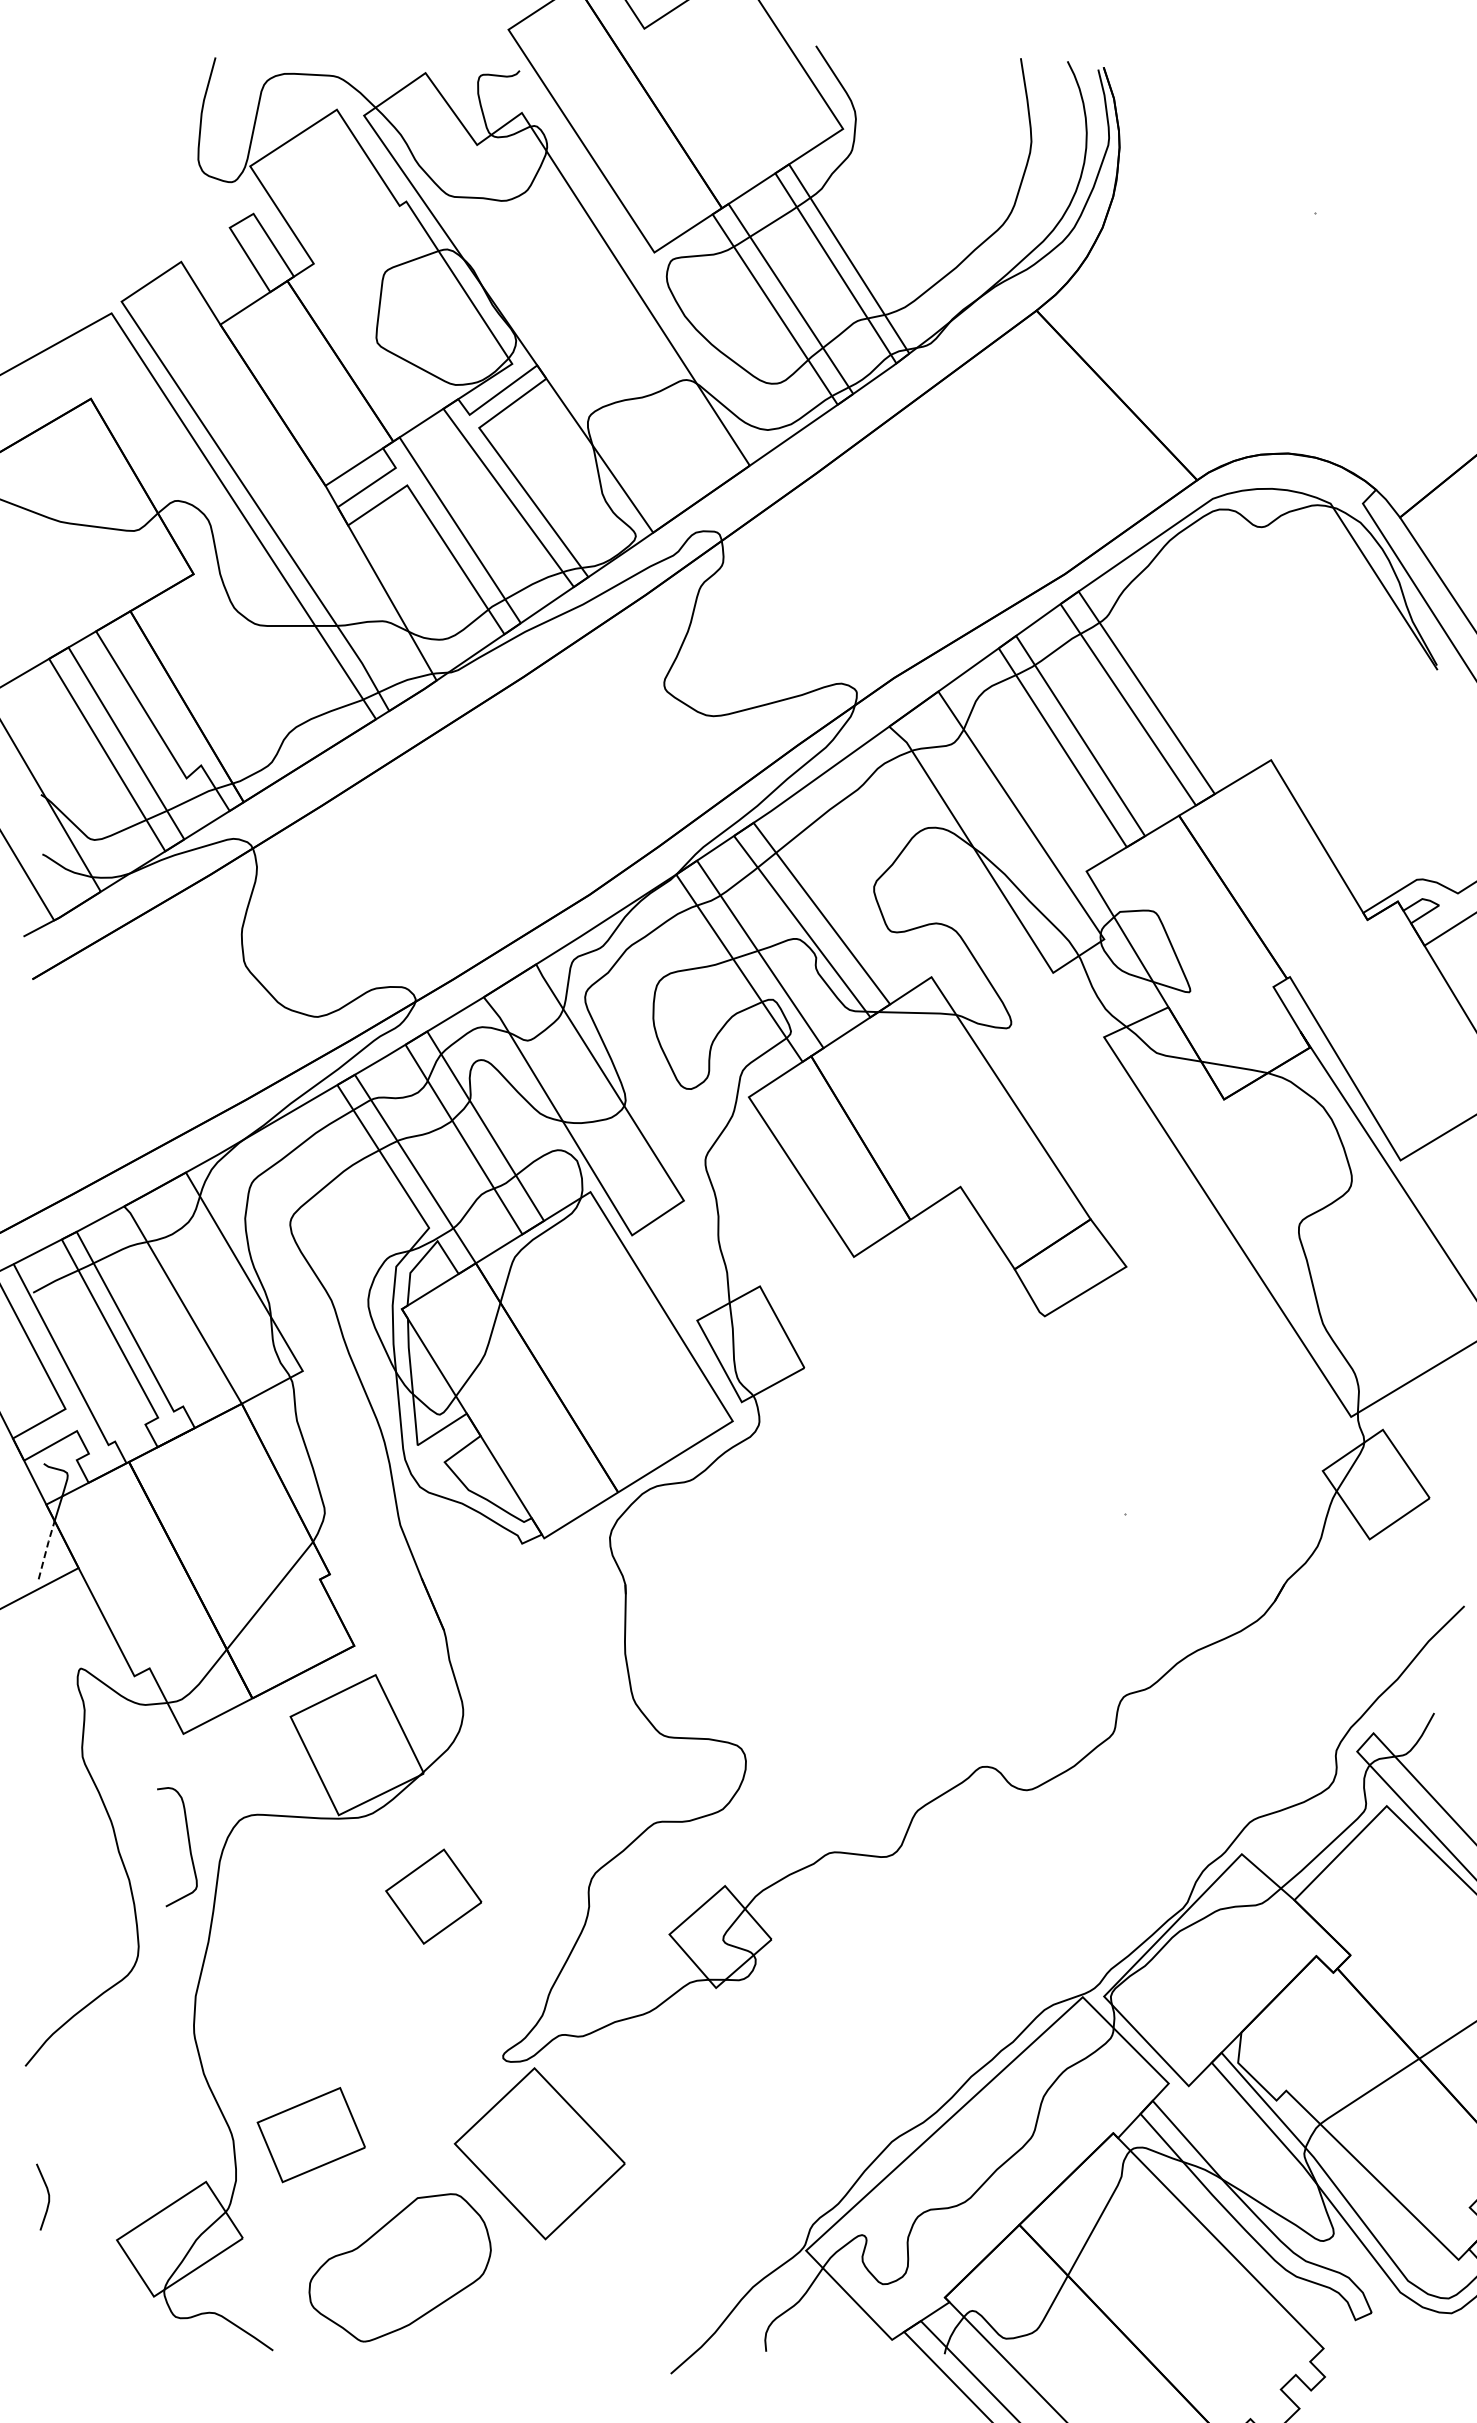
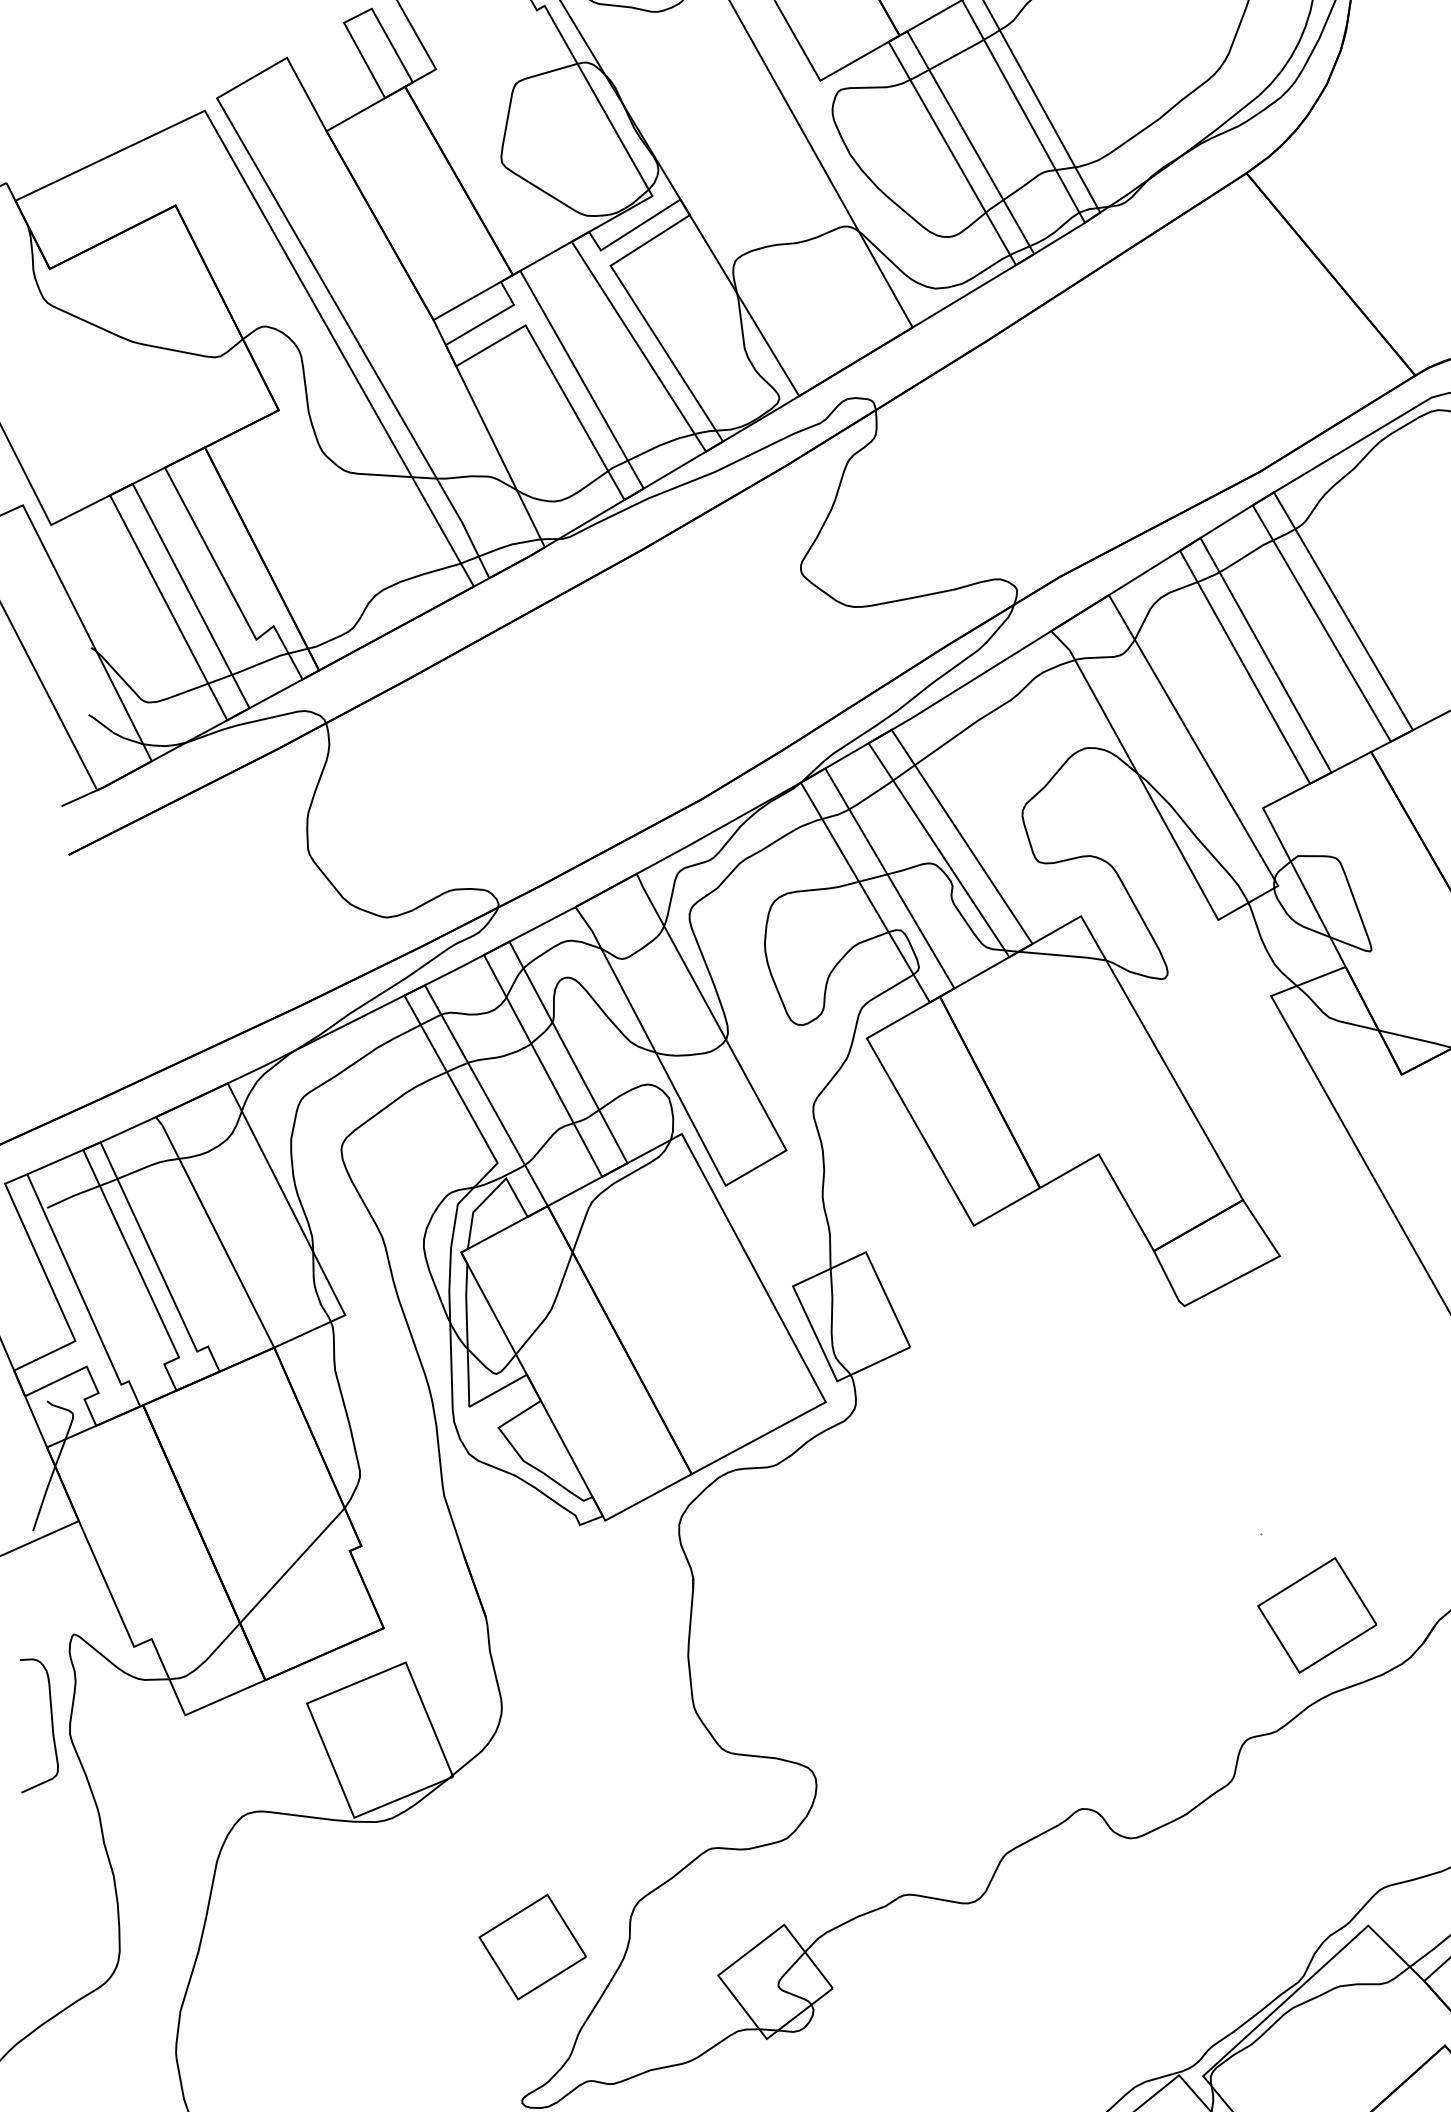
line: (46, 1549) -> (44, 1497), dashed -> solid
part: (1178, 1582) -> (1316, 1615), added
curve: (188, 1845) -> (51, 1725), moved
part: (433, 1896) -> (532, 1946), moved

